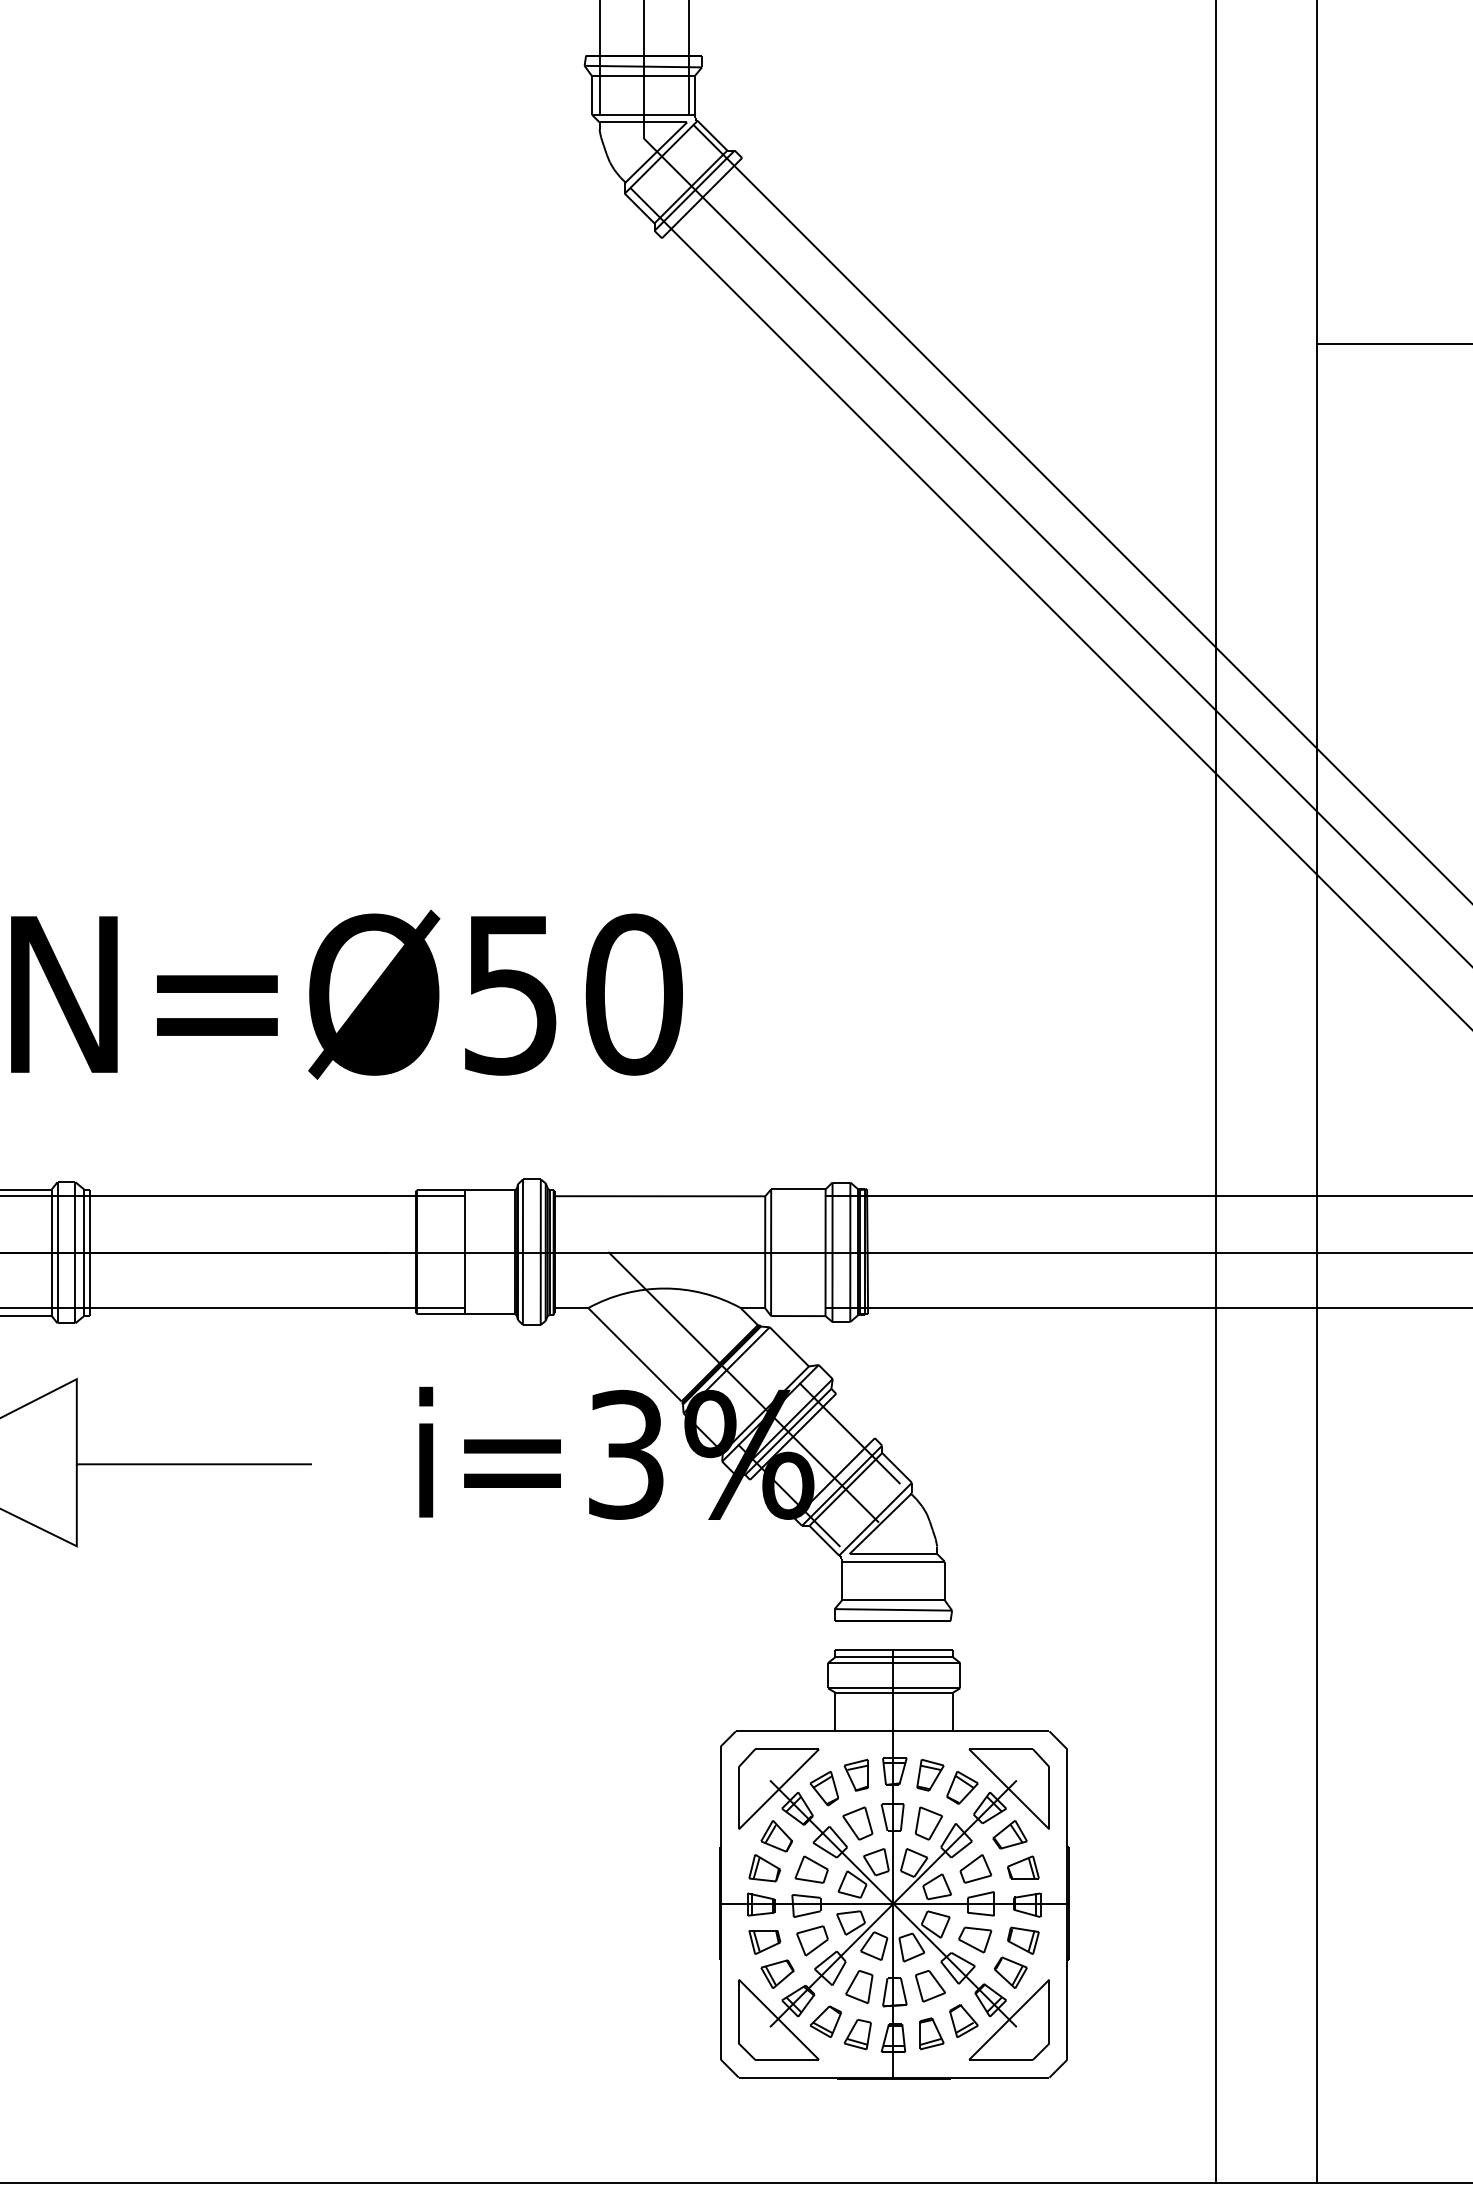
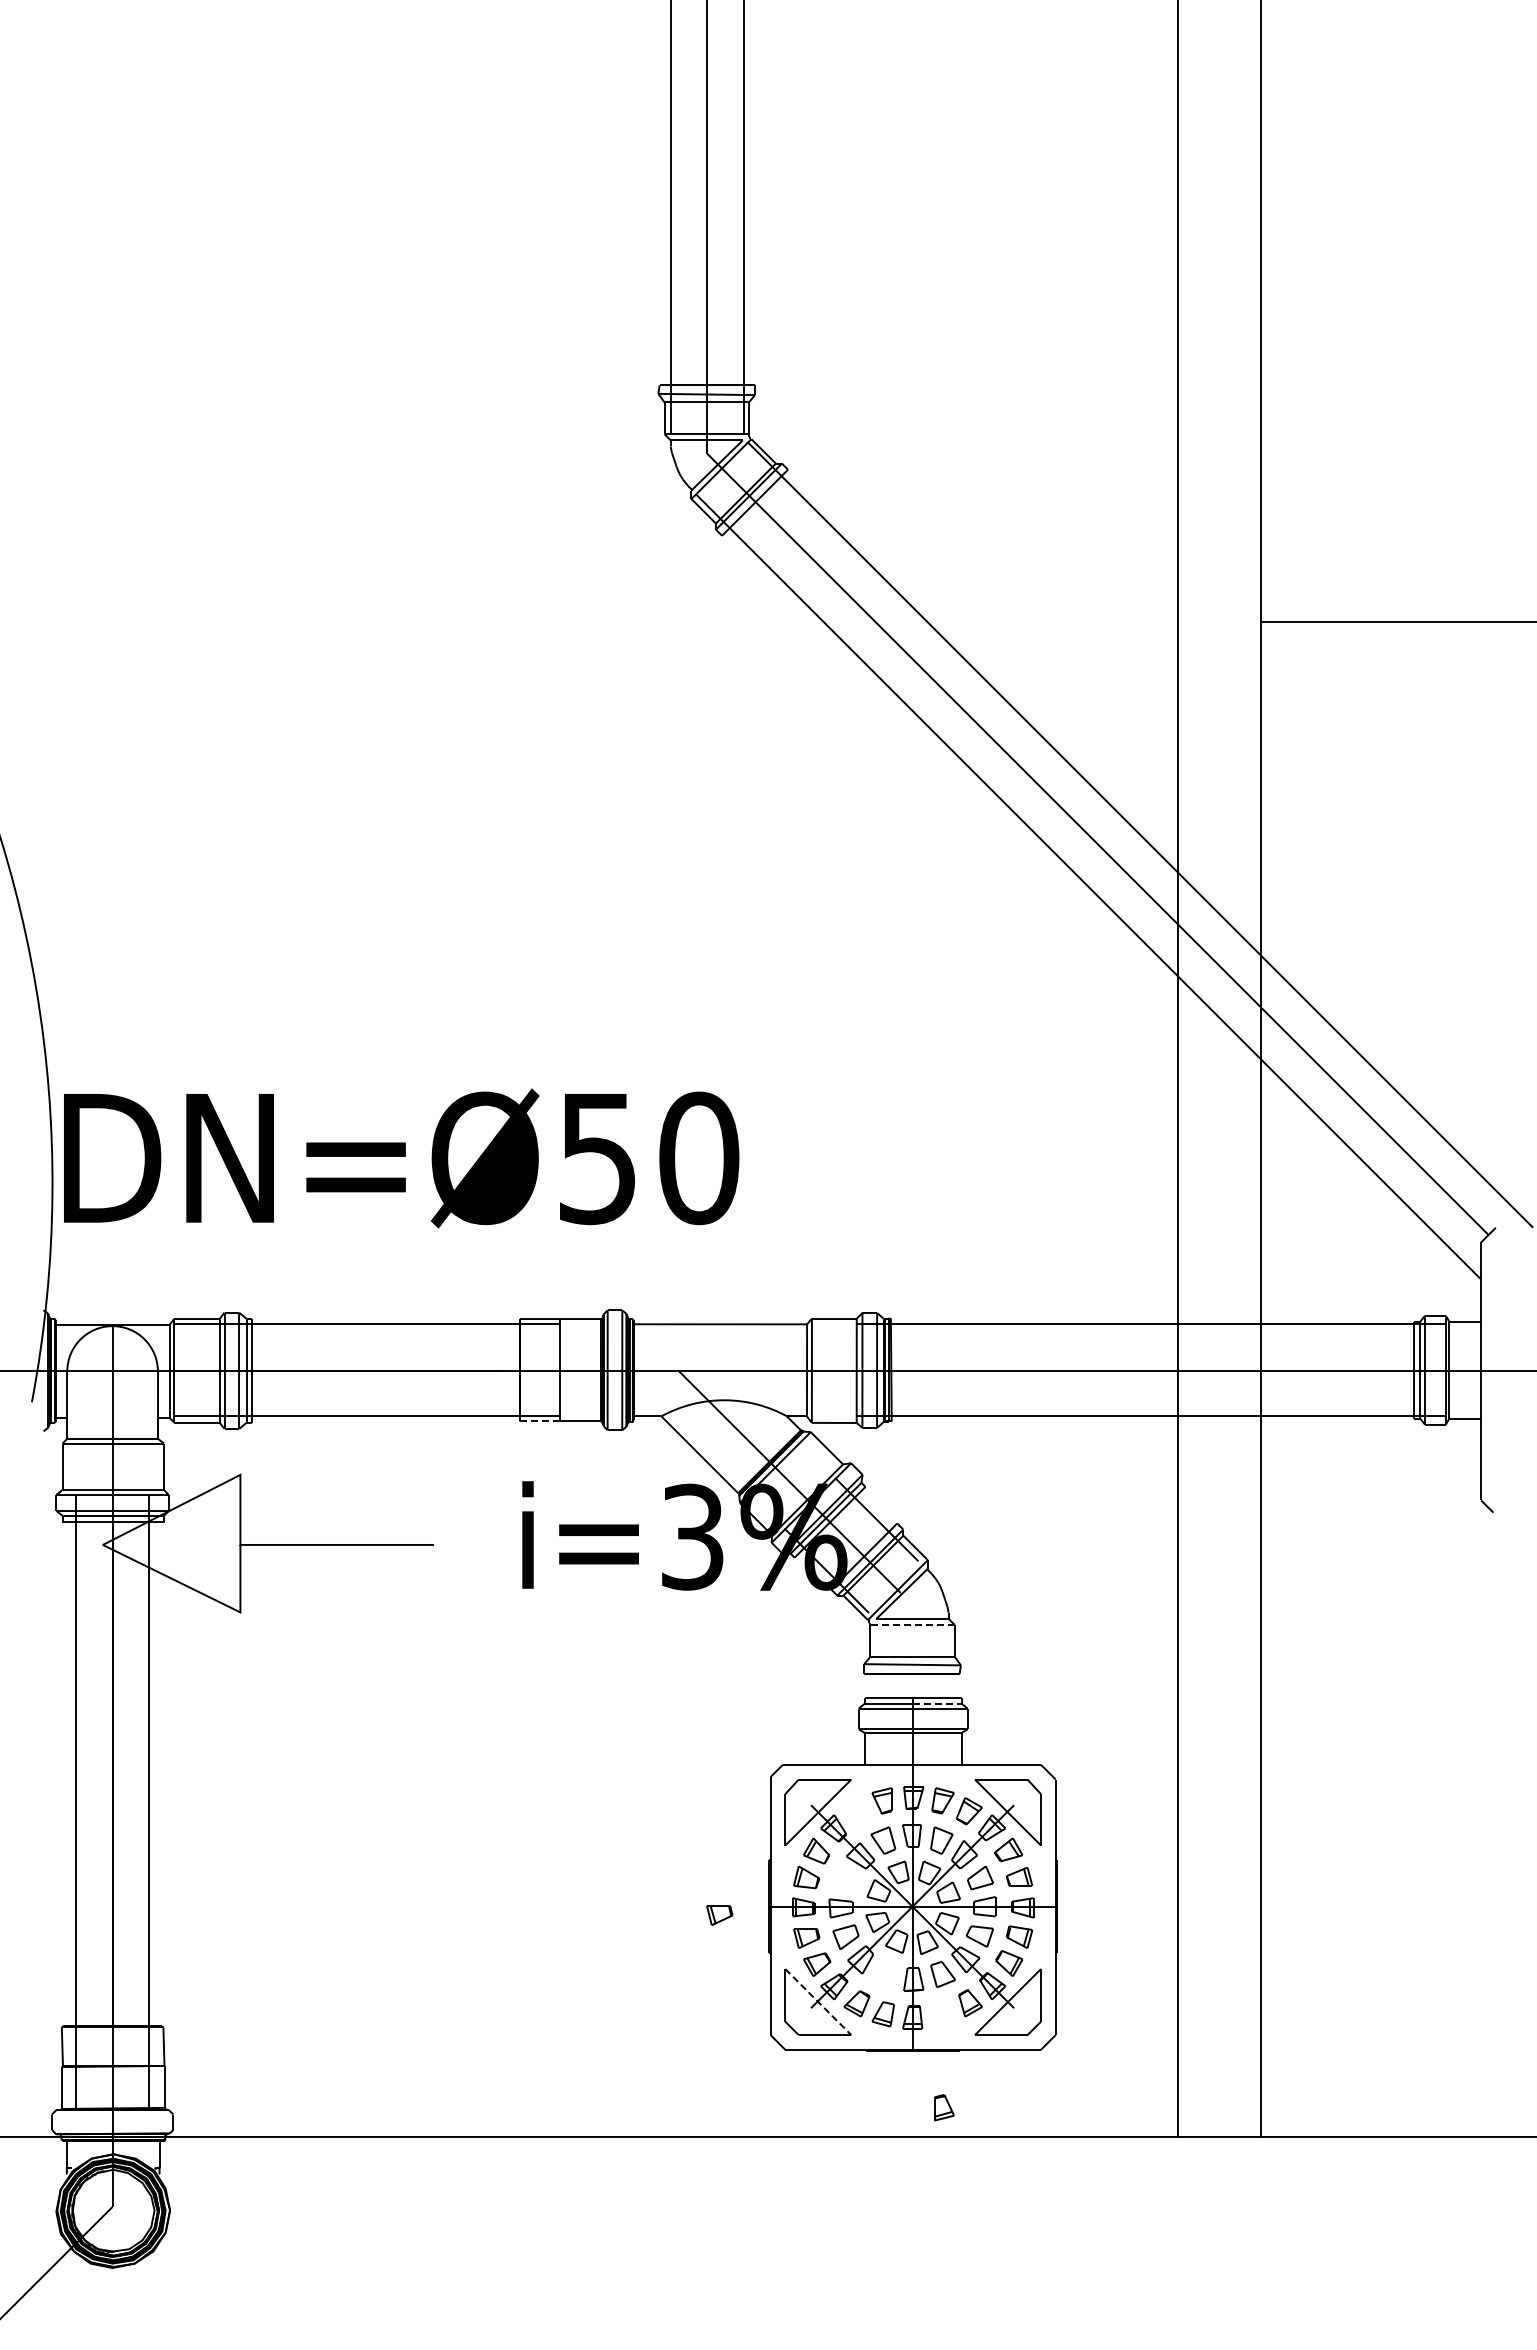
line: (441, 1314) -> (540, 1421), solid -> dashed
line: (893, 1560) -> (912, 1624), solid -> dashed
line: (923, 1656) -> (937, 1703), solid -> dashed
part: (824, 1788) -> (855, 1811), removed
part: (811, 1869) -> (845, 1878), removed
part: (658, 1914) -> (719, 1915), added
part: (859, 1987) -> (884, 1975), removed
line: (779, 2020) -> (818, 2002), solid -> dashed
part: (932, 2033) -> (944, 2107), moved

